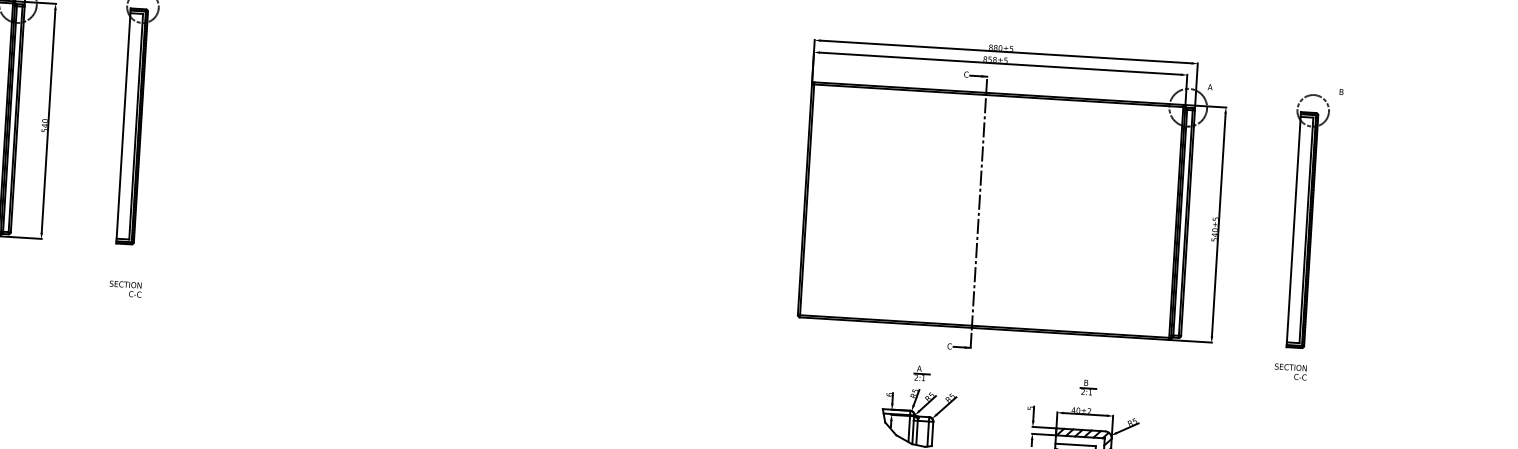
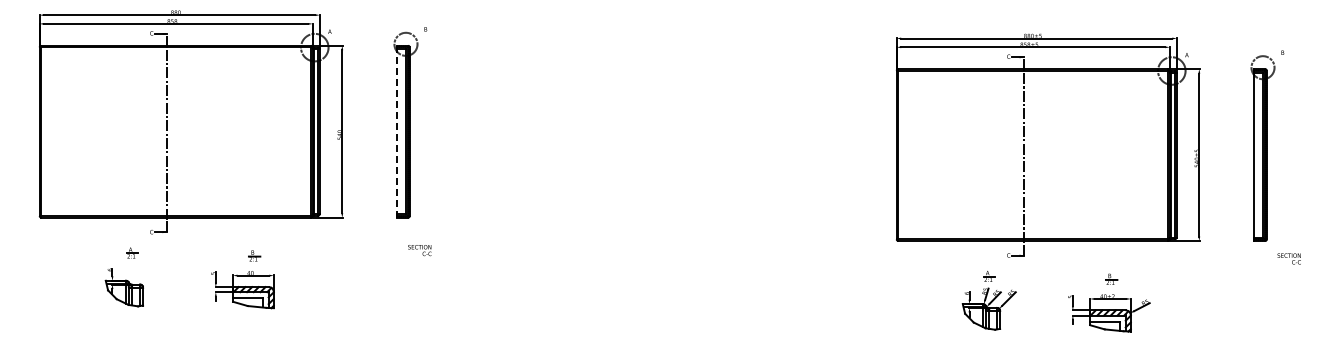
line: (124, 125) -> (397, 131), solid -> dashed
text: (125, 289) -> (419, 250), moved
text: (1289, 371) -> (1288, 258), moved

